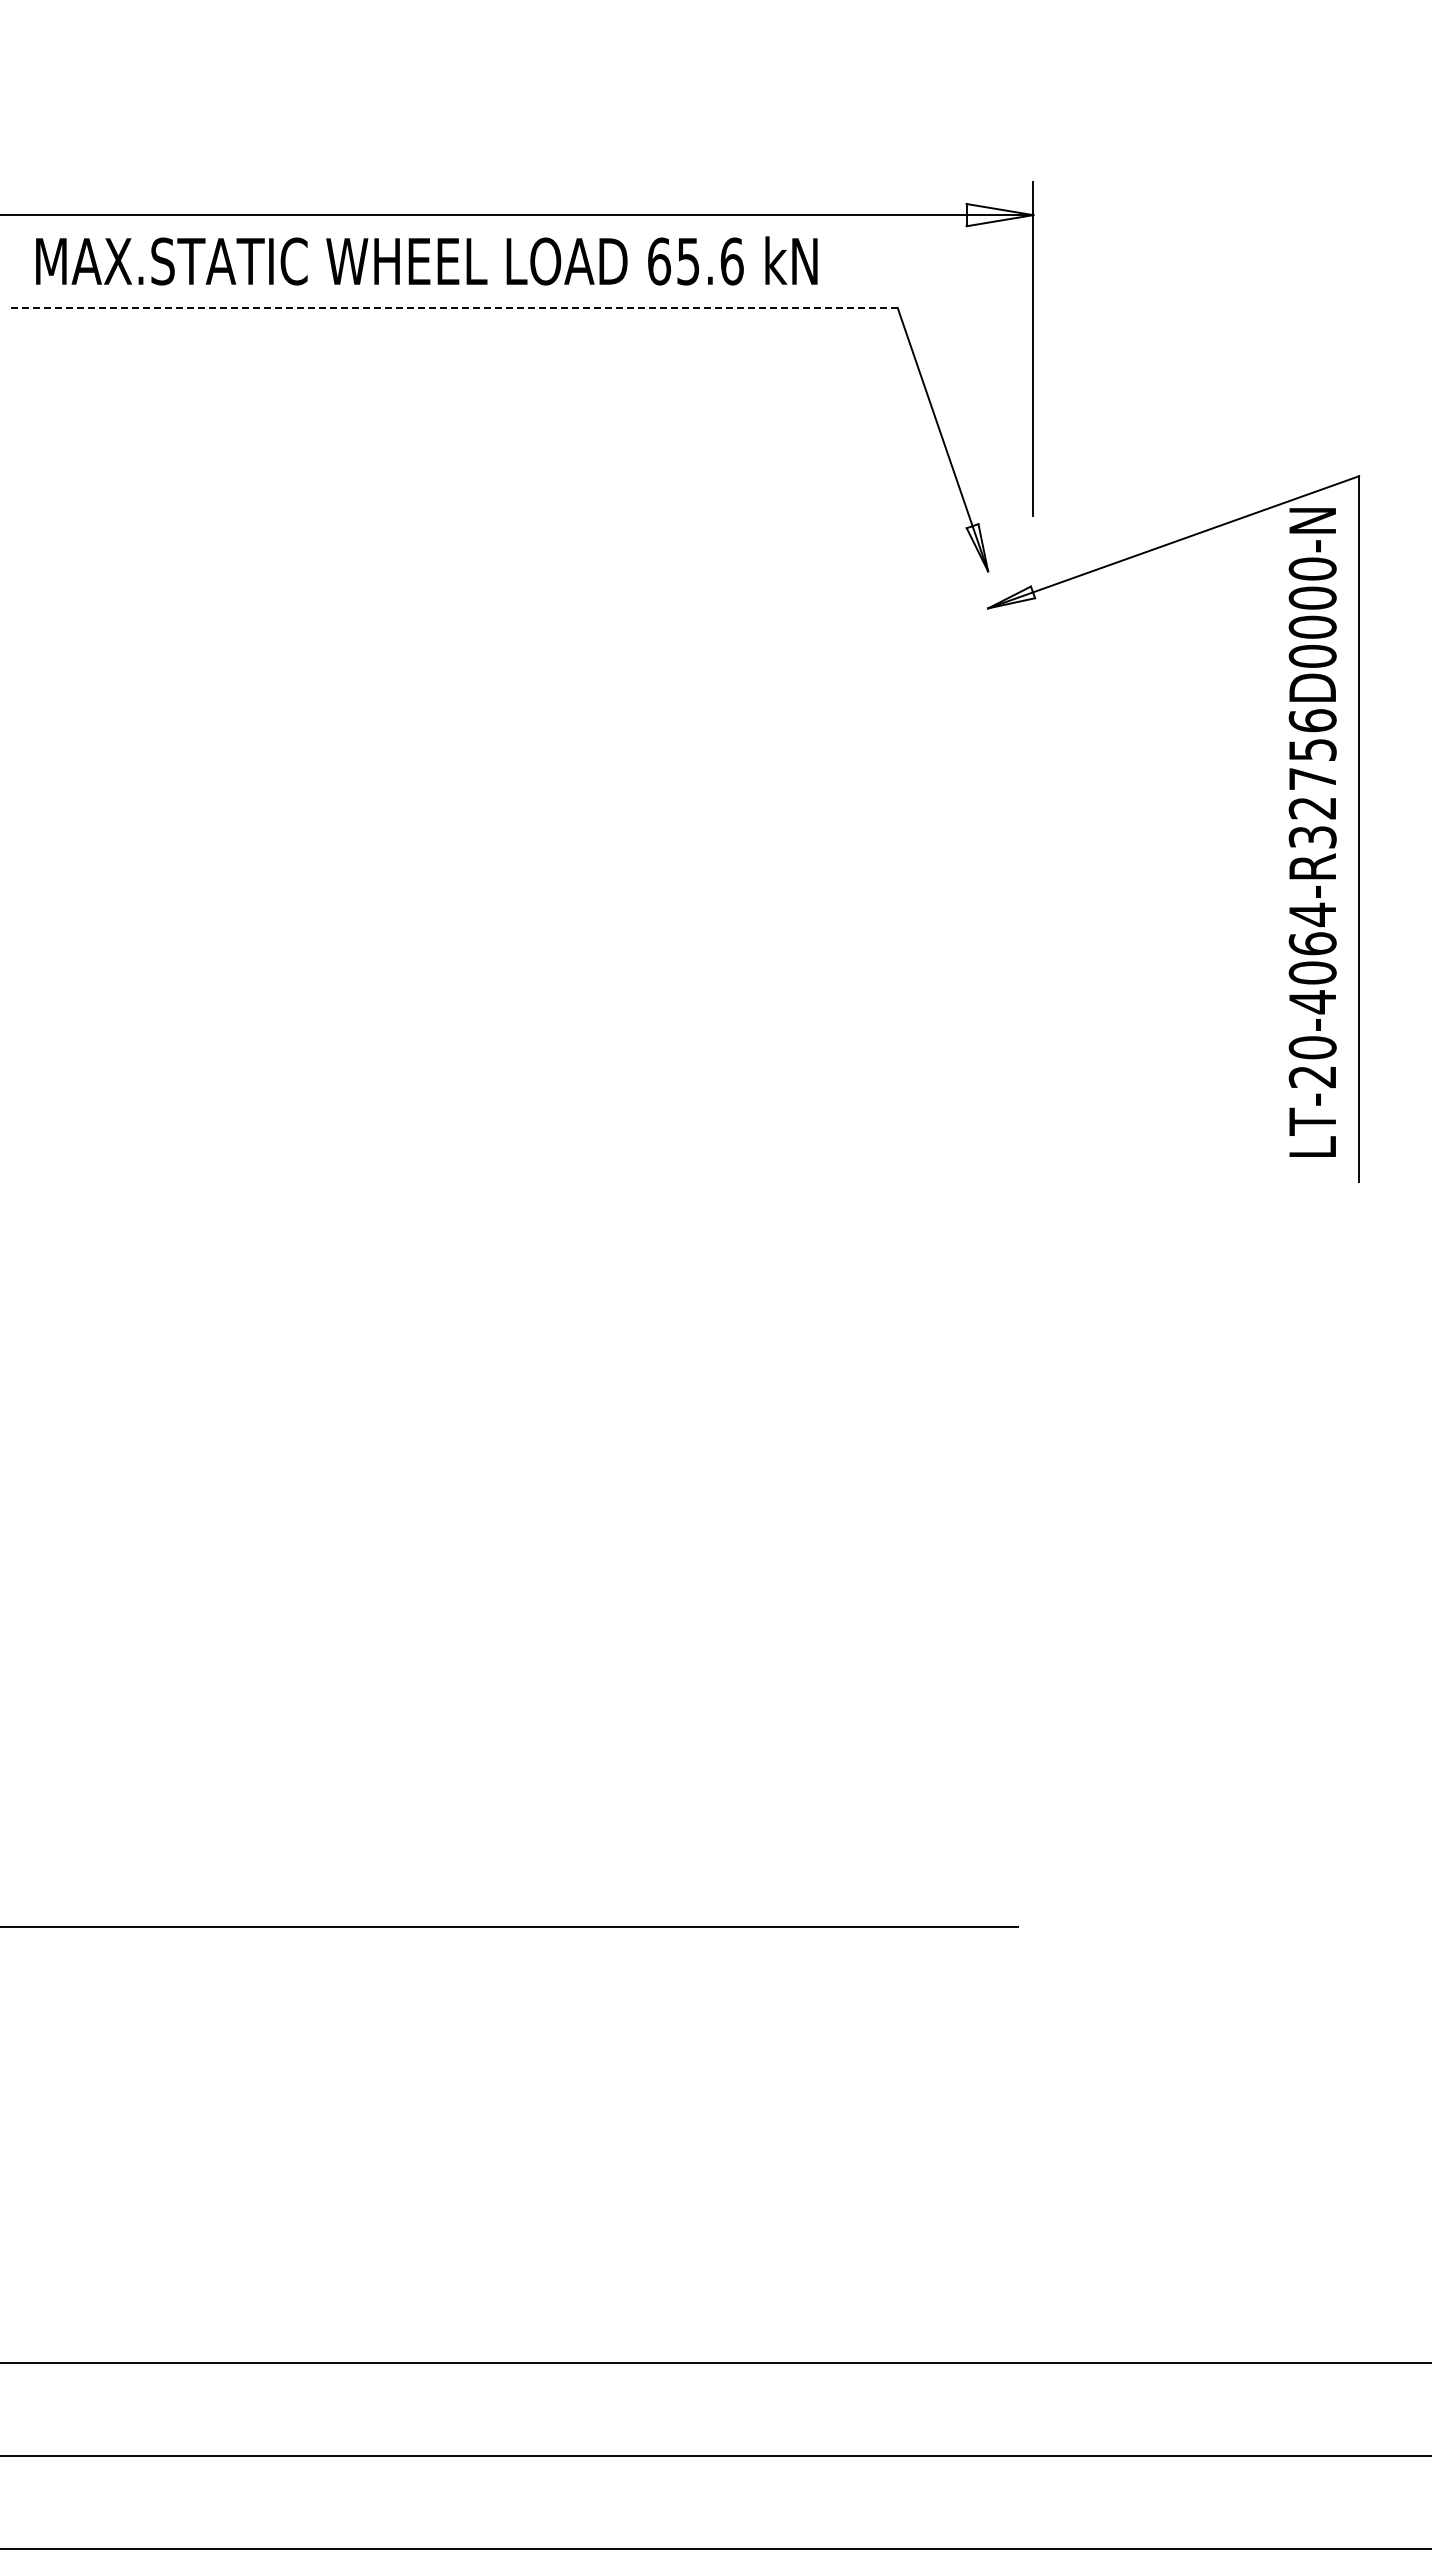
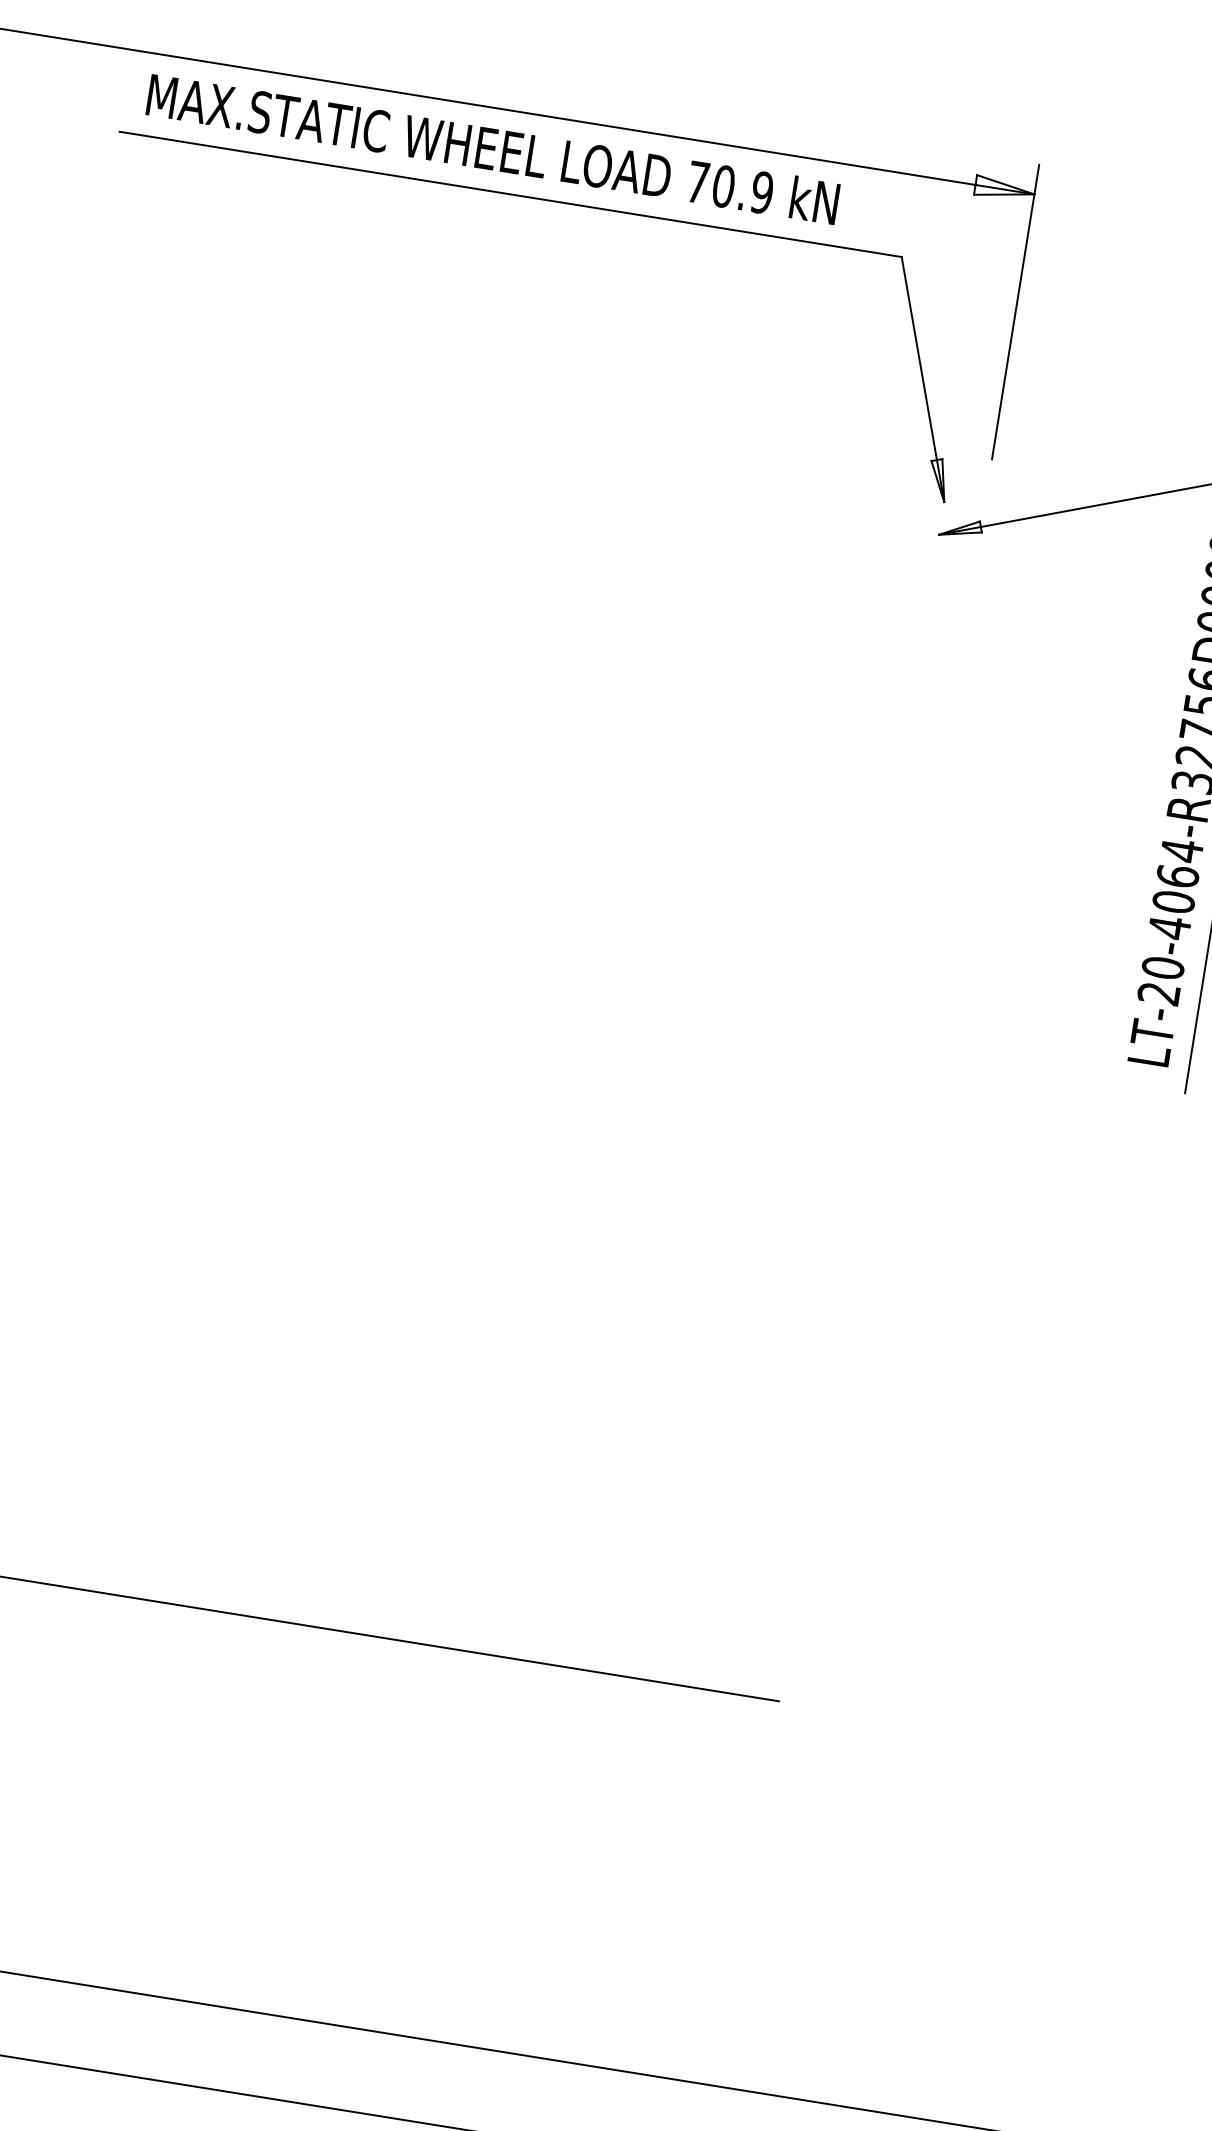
text: (695, 261) -> (729, 187), 65.6 -> 70.9
line: (454, 307) -> (510, 194), dashed -> solid

